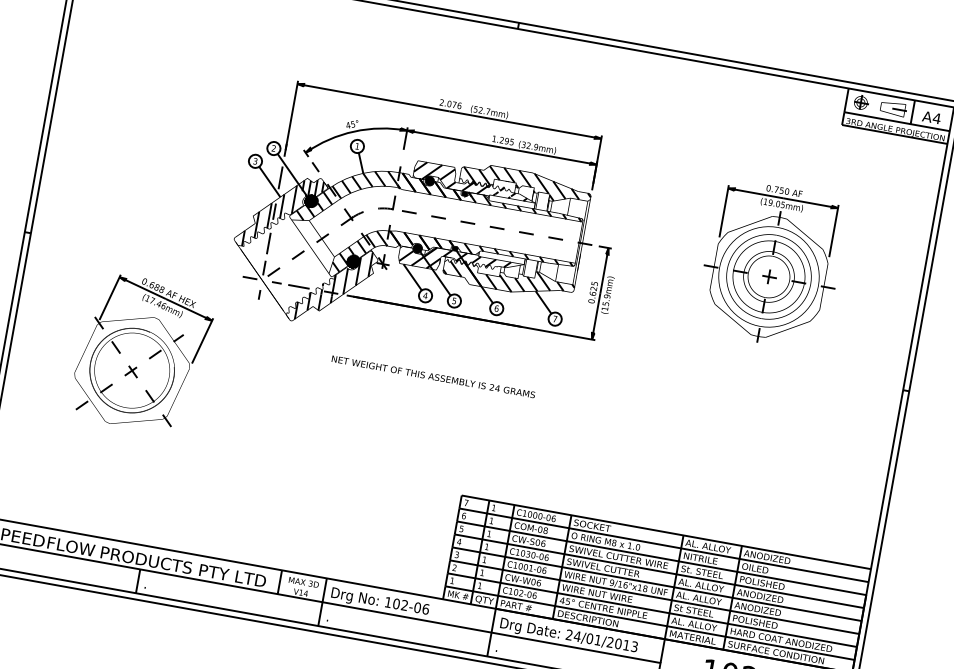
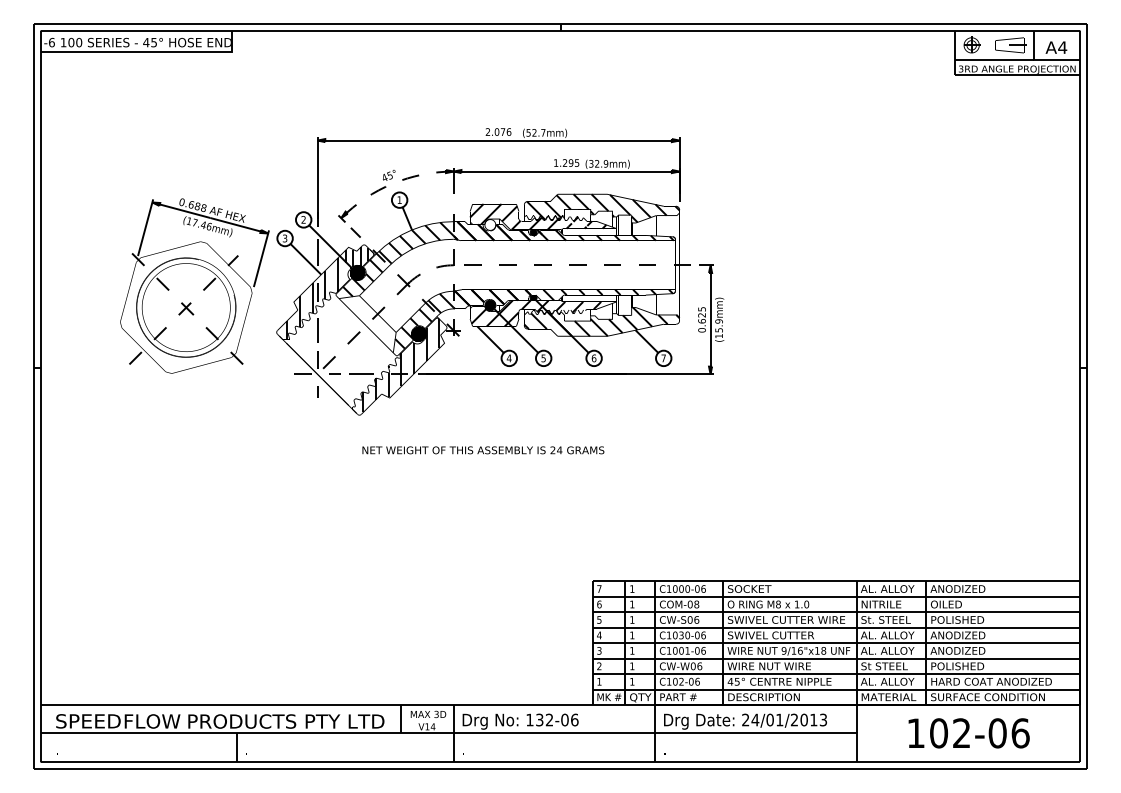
arc: (353, 131) -> (392, 183), solid -> dashed
hatch: (429, 180) -> (489, 224), removed
part: (771, 265) -> (902, 251), removed
part: (142, 353) -> (194, 285), moved
text: (433, 377) -> (483, 450), moved
text: (396, 603) -> (539, 719), 102-06 -> 132-06

